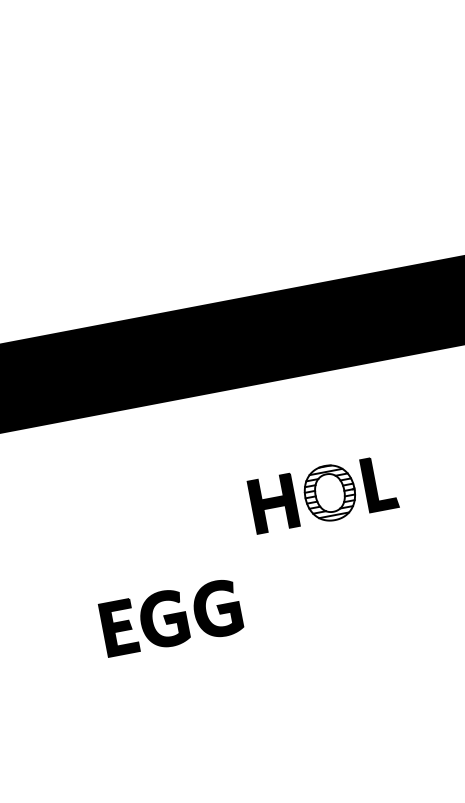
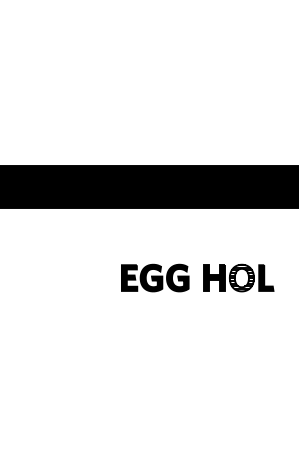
part: (322, 493) -> (238, 277), moved
part: (171, 616) -> (155, 277), moved

